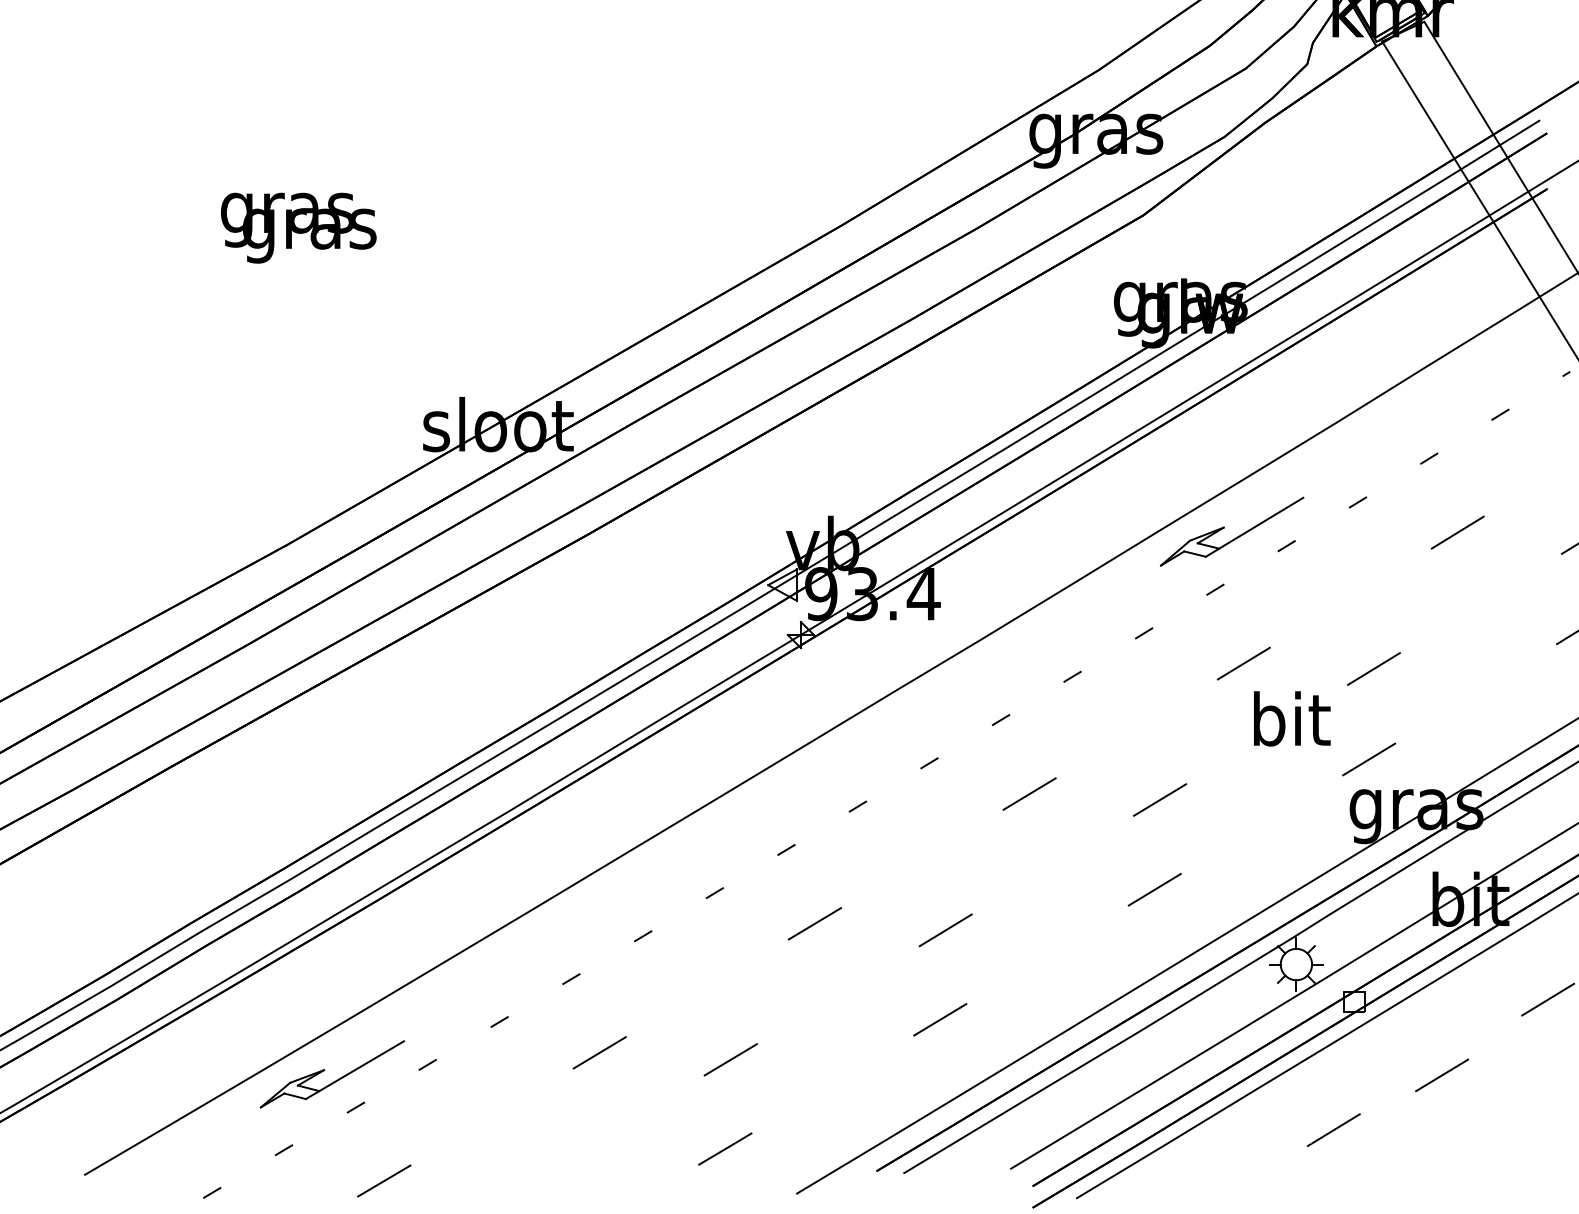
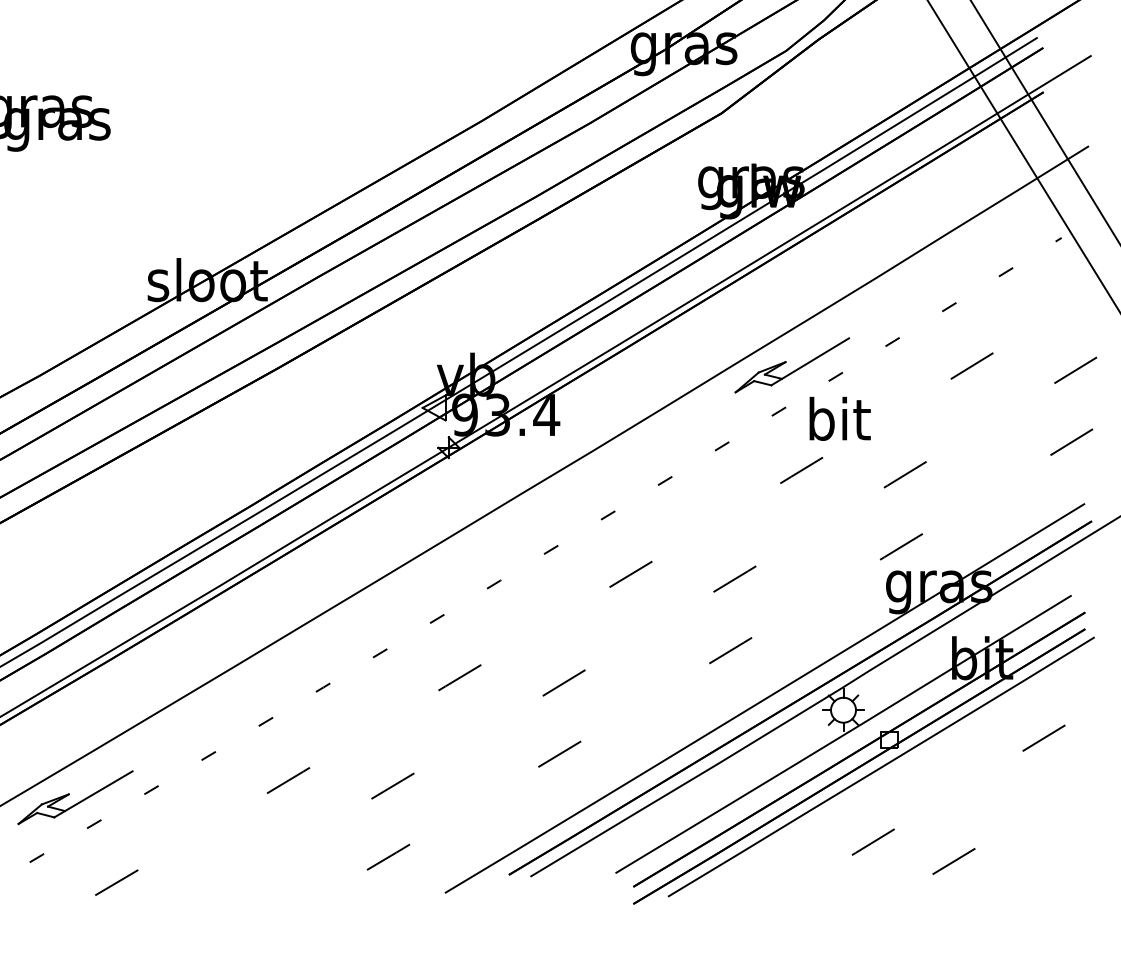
text: (1292, 718) -> (840, 418), moved
line: (1442, 1075) -> (954, 861), moved

